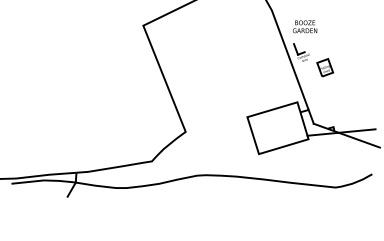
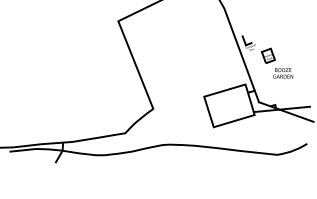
text: (305, 26) -> (283, 73), moved

